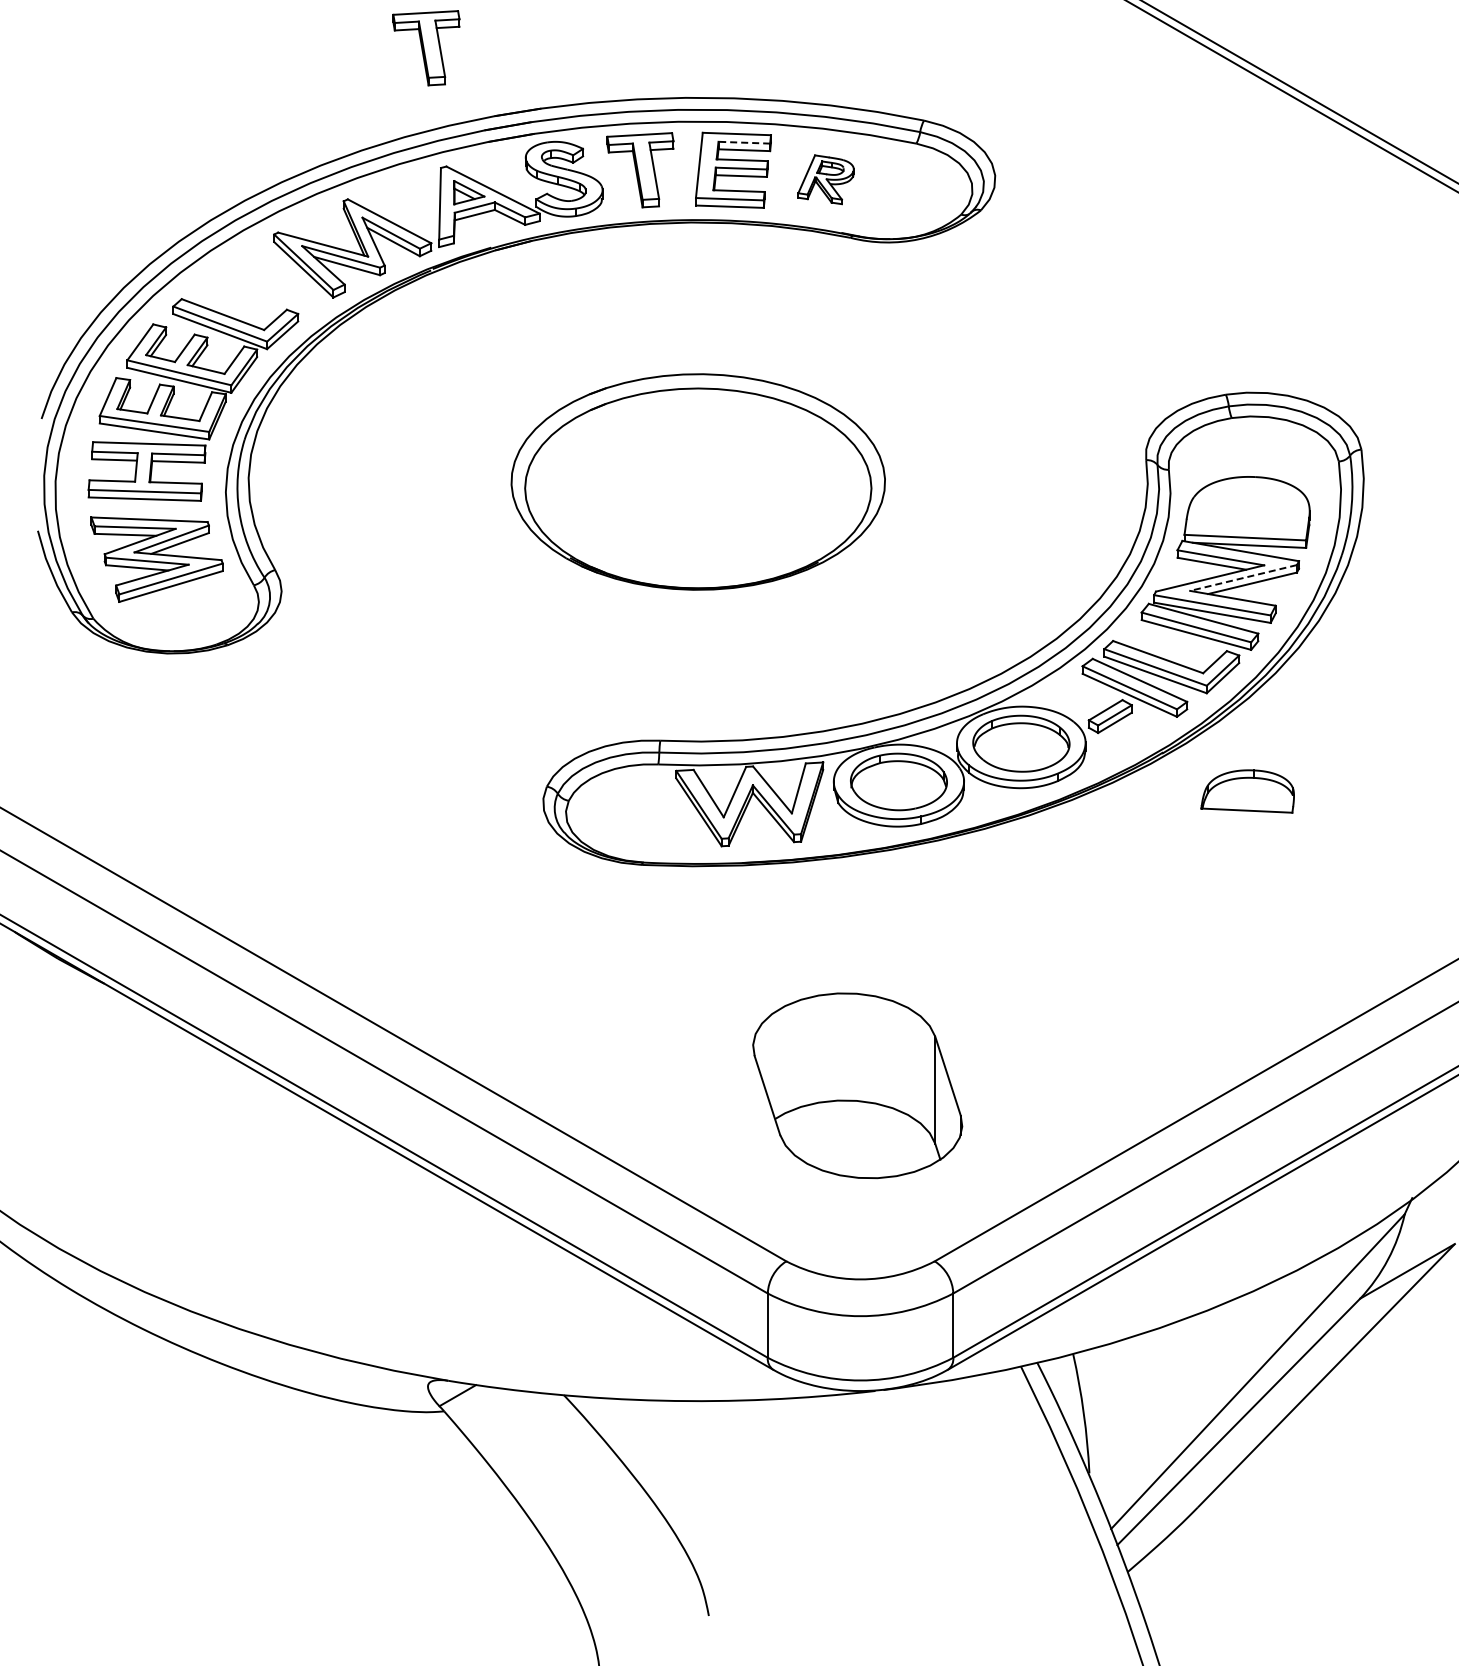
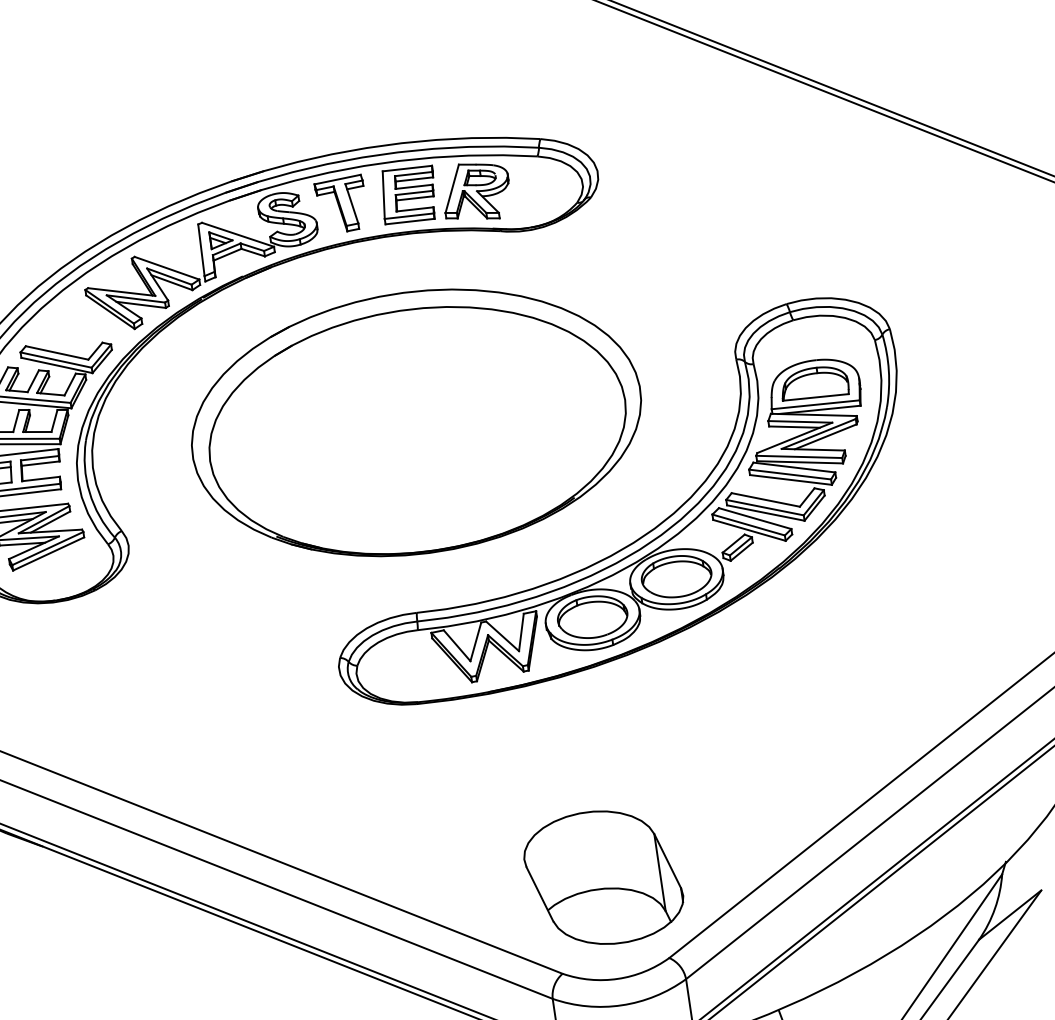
part: (426, 48) -> (175, 140), removed
line: (744, 142) -> (413, 173), dashed -> solid
part: (825, 179) -> (475, 191), size x1.67
part: (698, 481) -> (416, 422), size x1.67
line: (1243, 577) -> (818, 433), dashed -> solid
part: (1247, 791) -> (814, 383), moved
part: (857, 1085) -> (603, 877), moved

